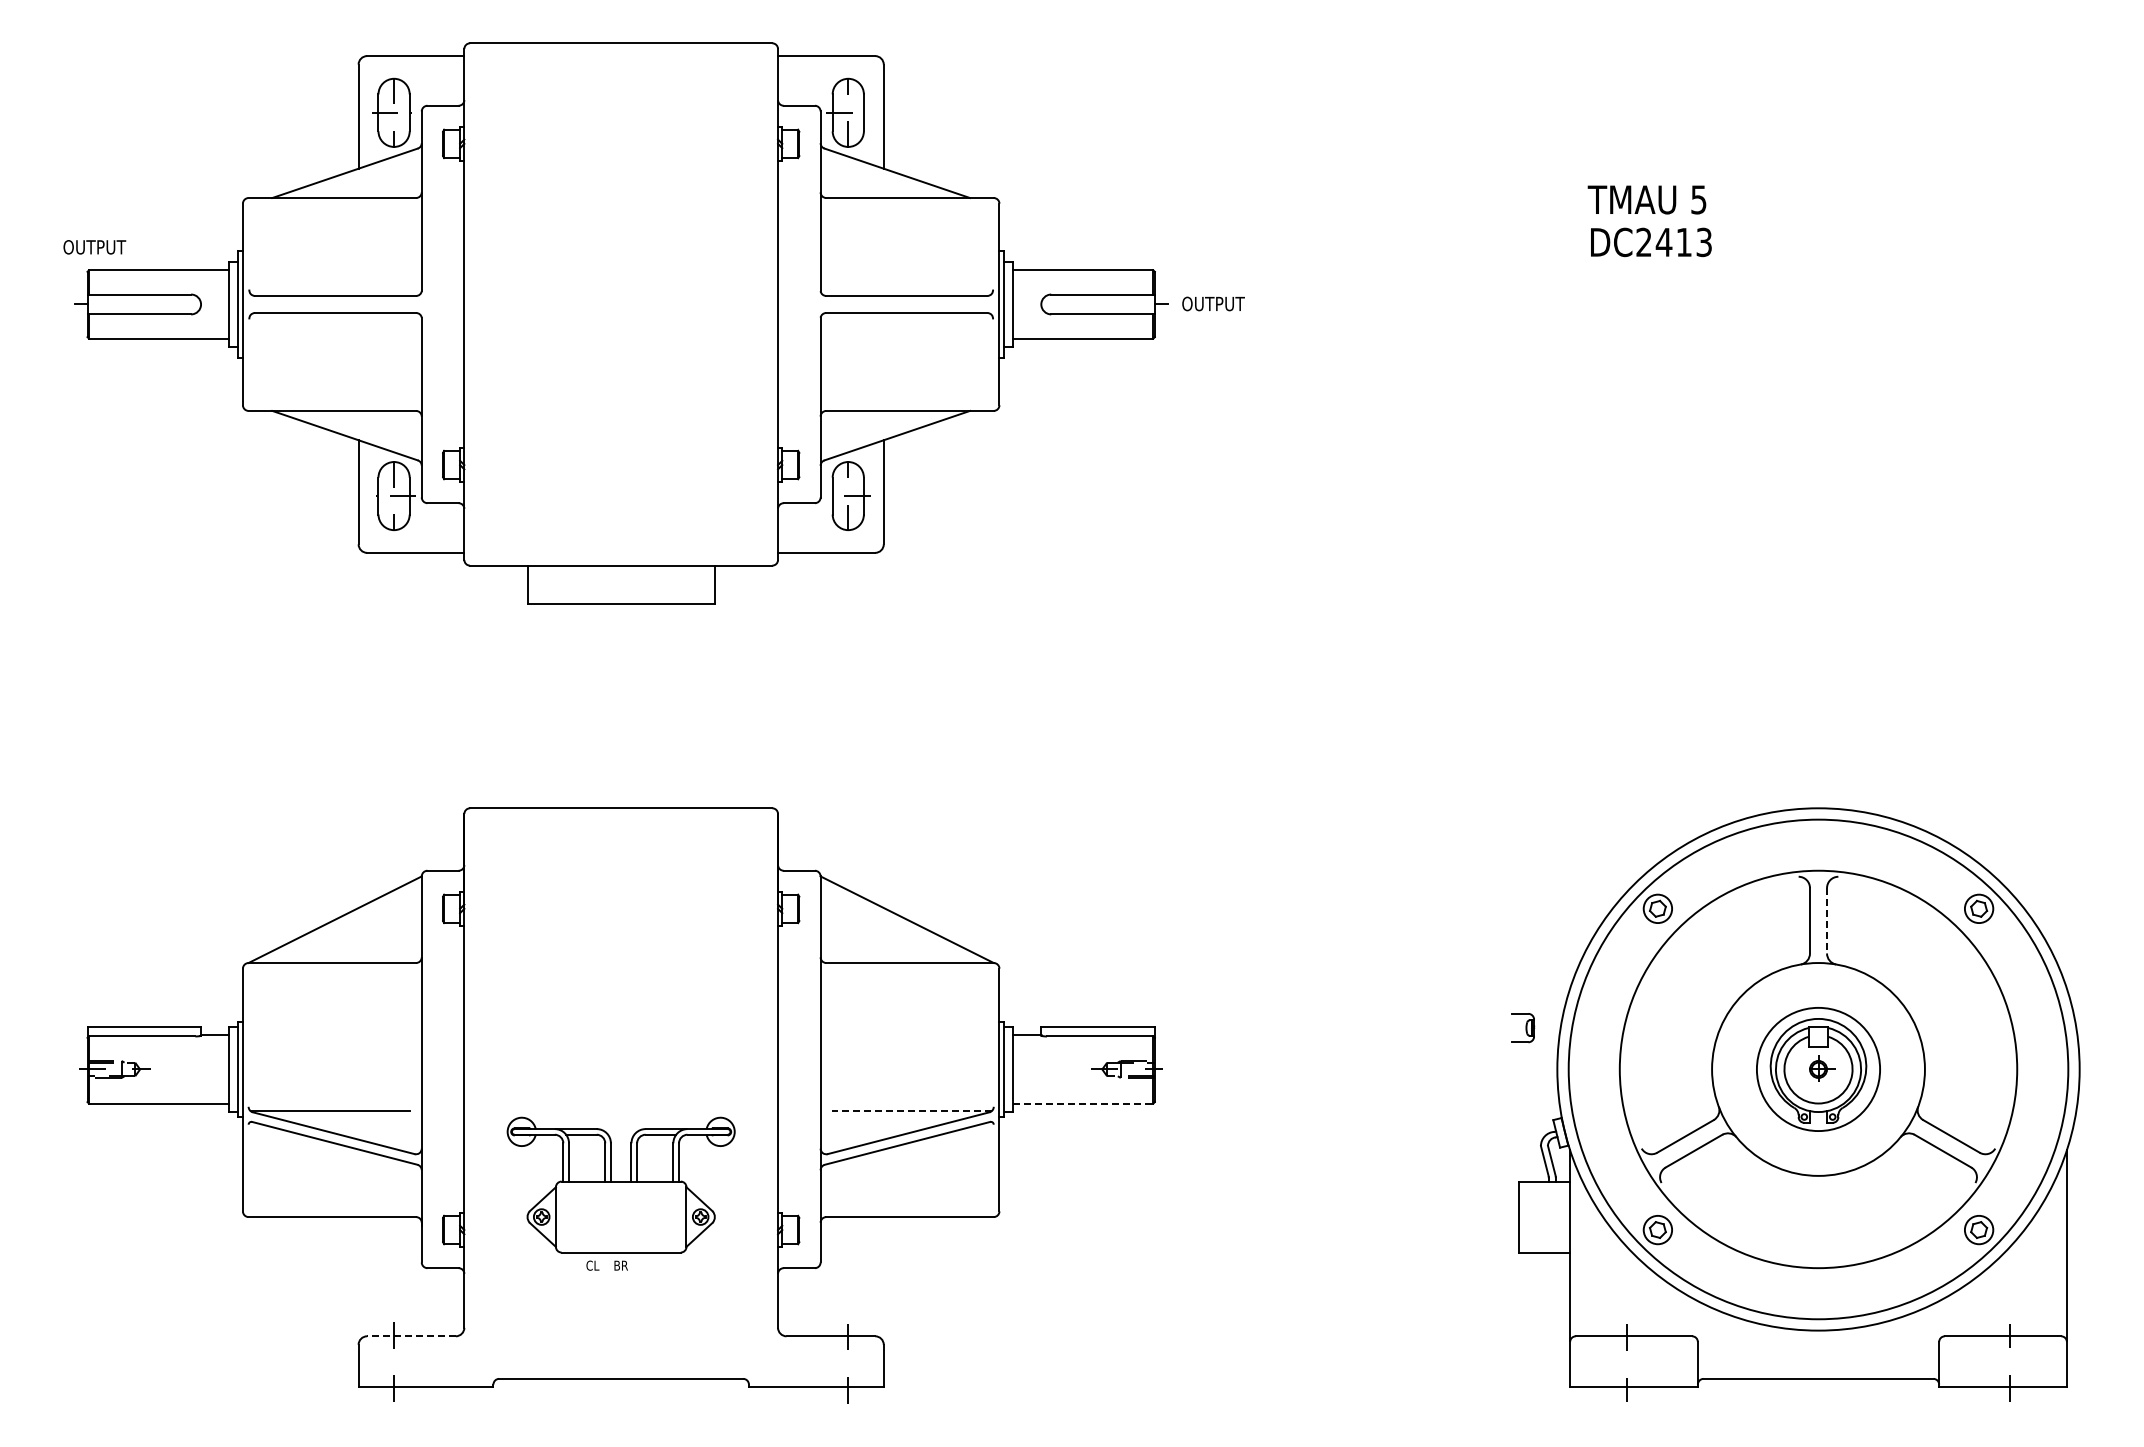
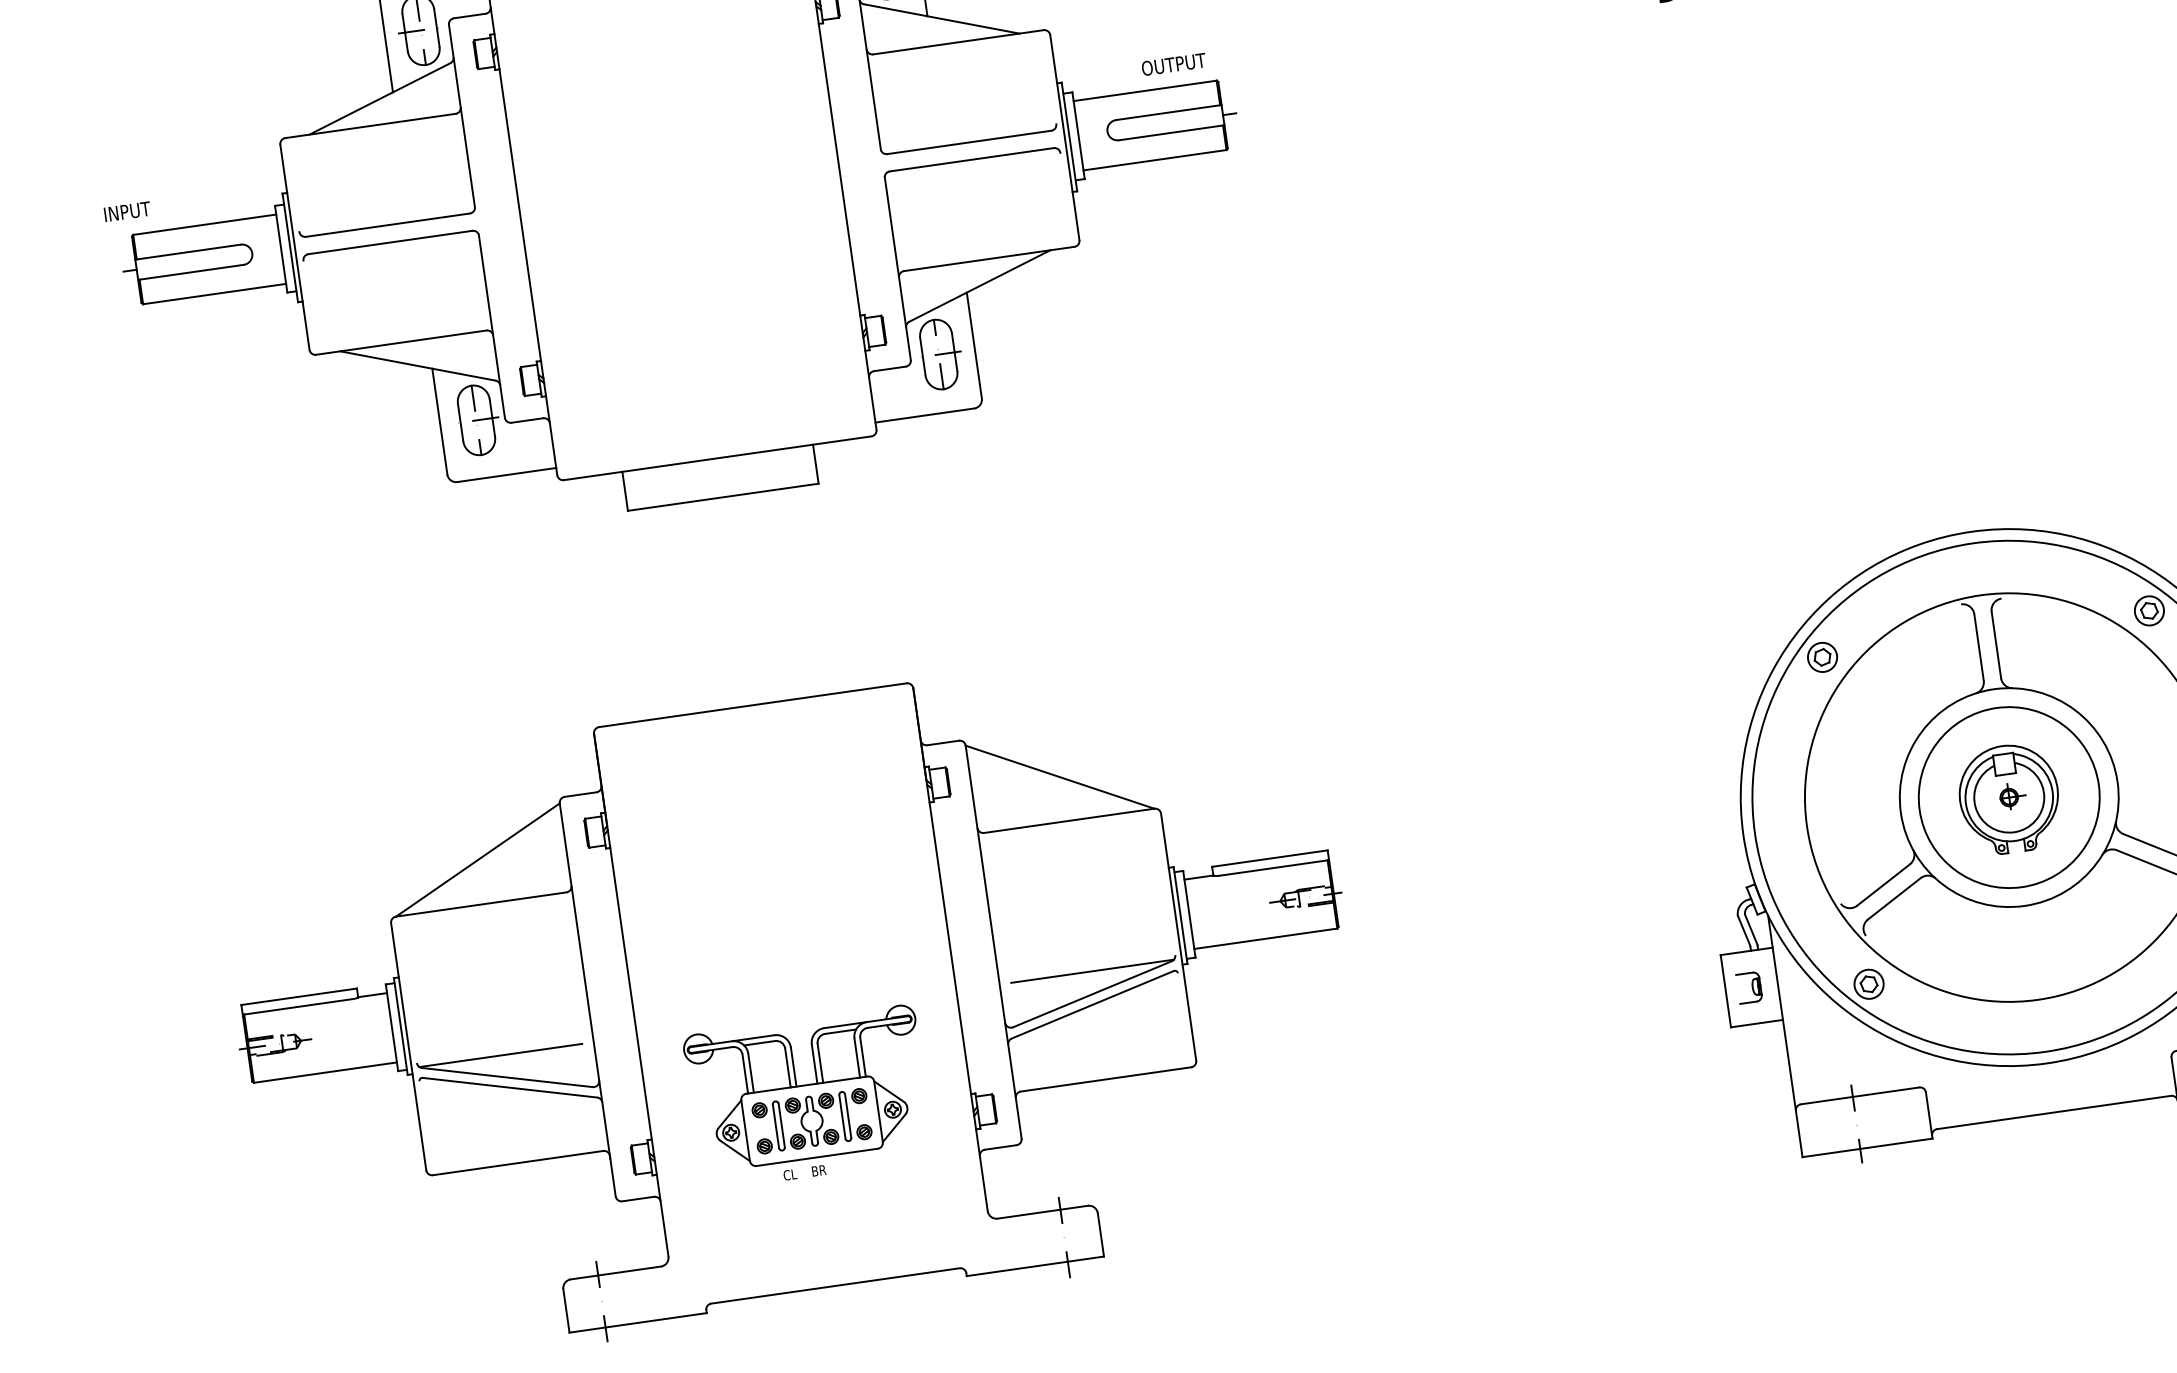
text: (94, 247) -> (135, 210), OUTPUT -> INPUT
text: (1213, 303) -> (1173, 64), moved
line: (1827, 920) -> (1996, 644), dashed -> solid
part: (1523, 1028) -> (1749, 988), moved
circle: (1818, 1069) -> (2009, 797), size x1.43
line: (1083, 1103) -> (1266, 938), dashed -> solid
line: (911, 1111) -> (1092, 971), dashed -> solid
part: (620, 1216) -> (811, 1120), added
line: (410, 1336) -> (614, 1273), dashed -> solid

